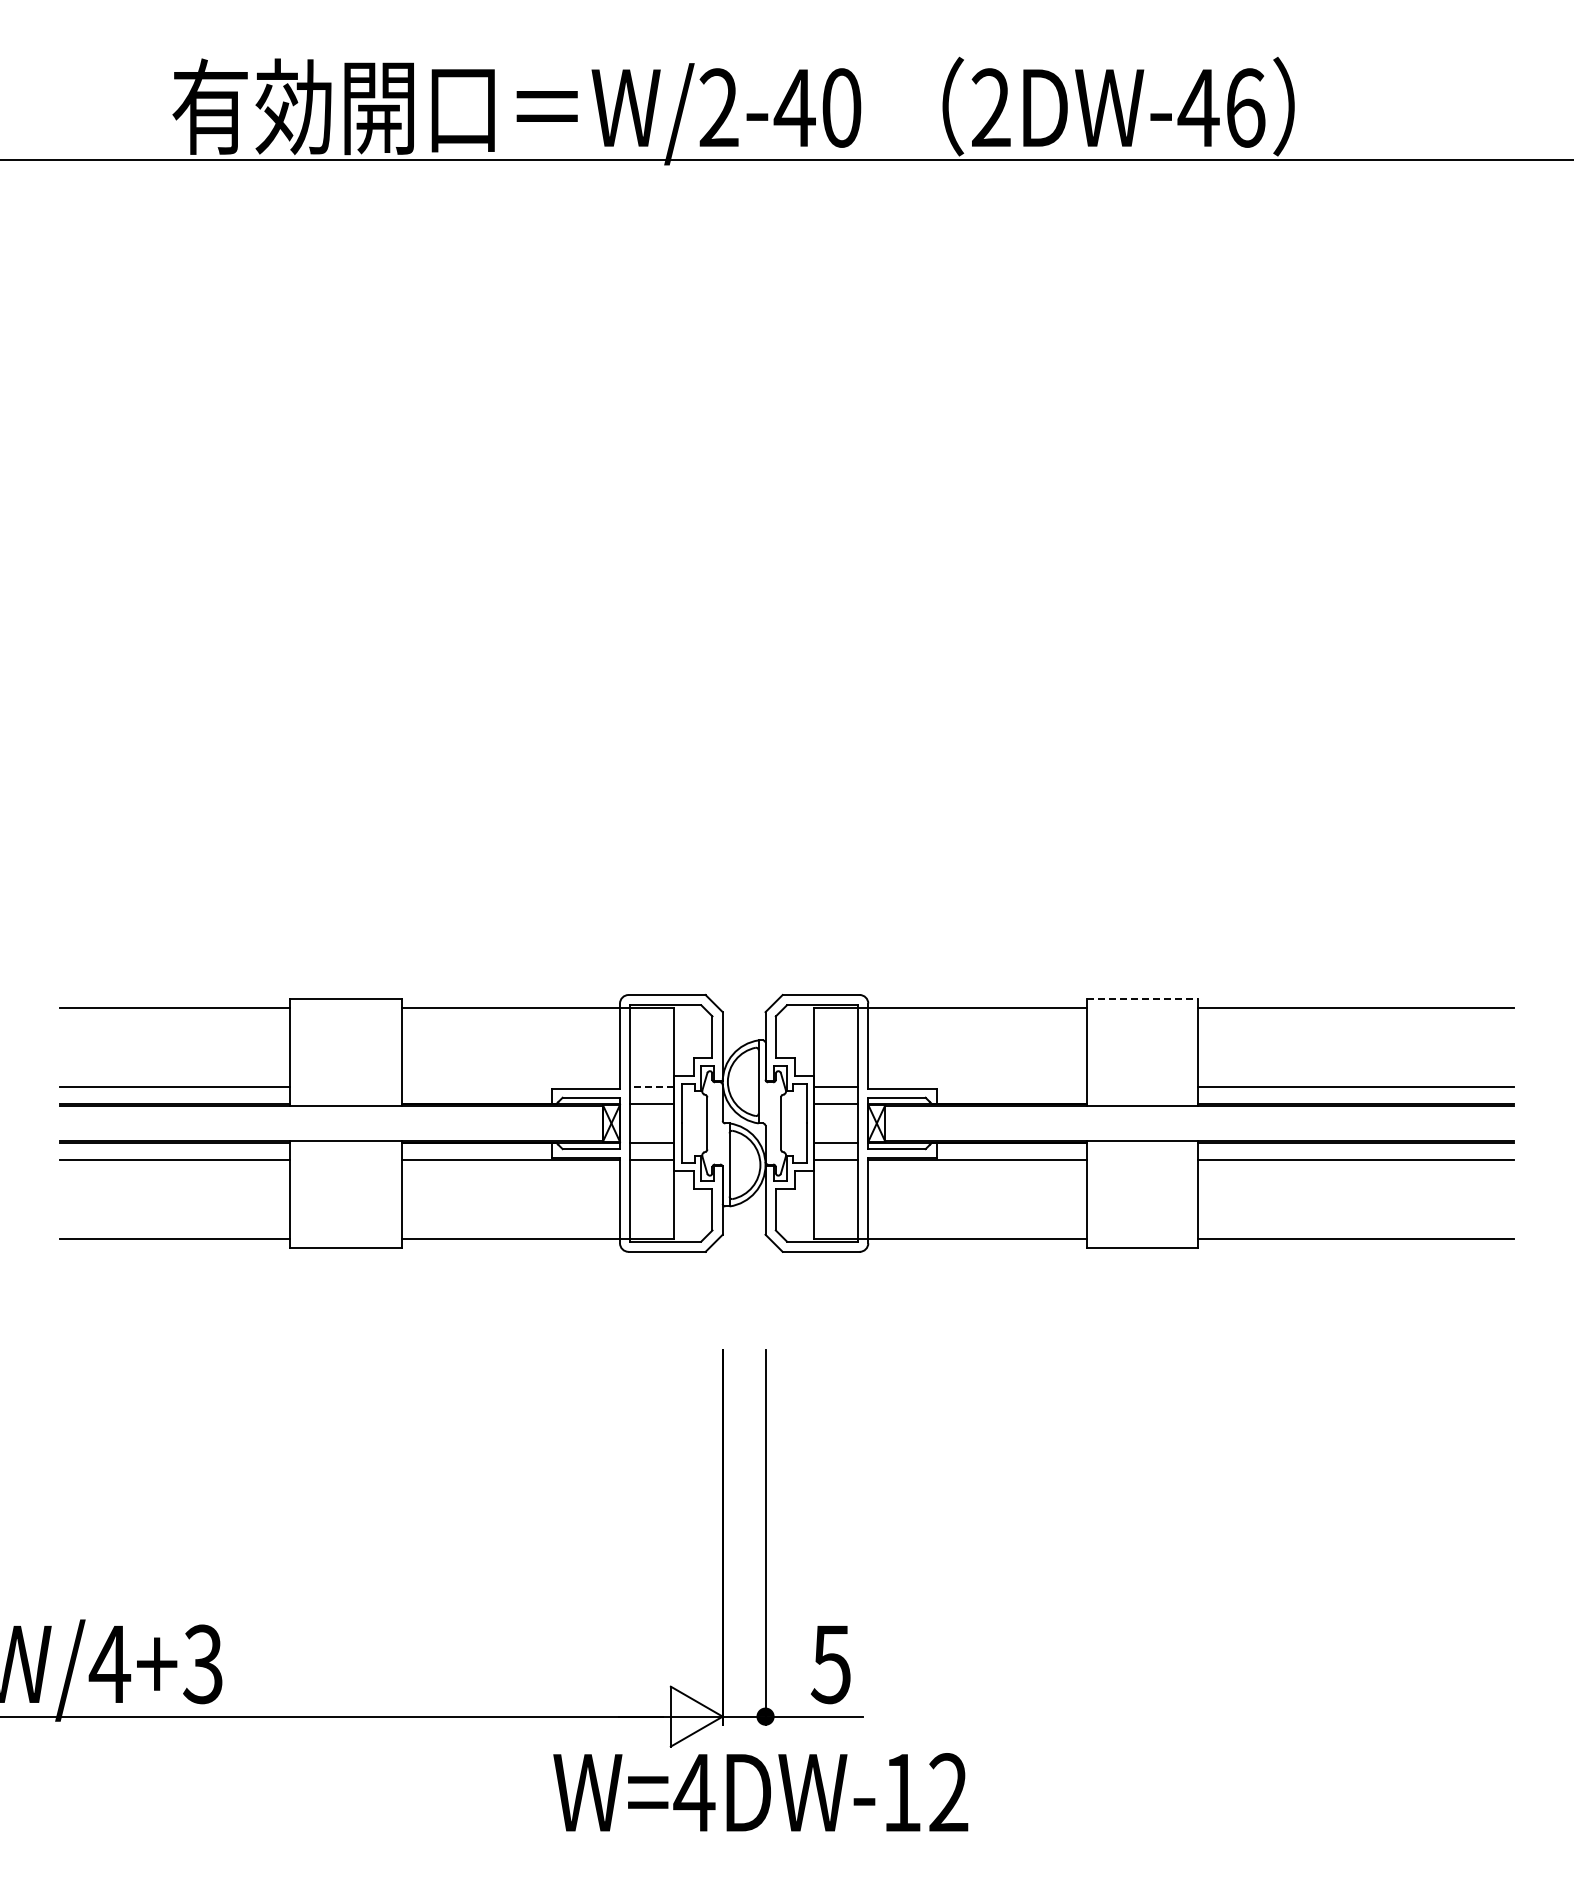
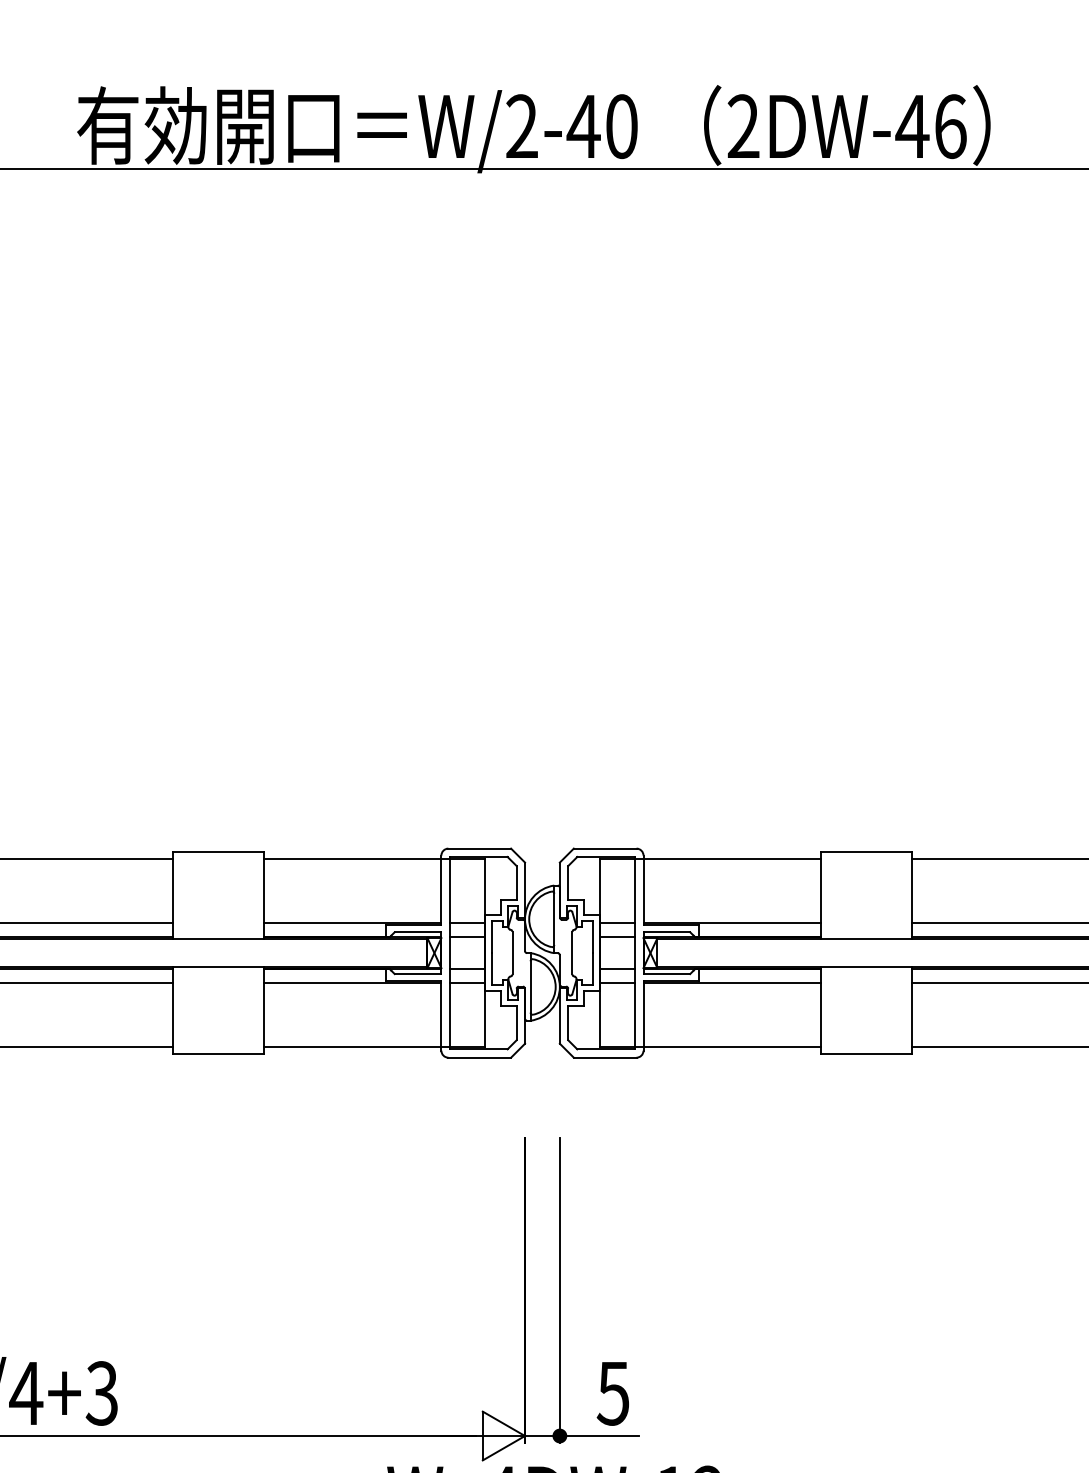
line: (1142, 999) -> (866, 852), dashed -> solid
line: (510, 1086) -> (352, 923), added
line: (652, 1086) -> (467, 923), dashed -> solid
line: (977, 1086) -> (732, 923), added

